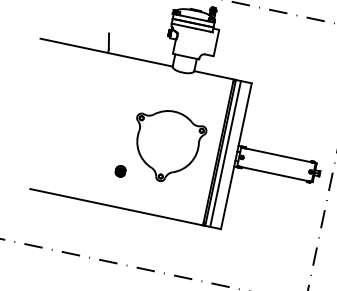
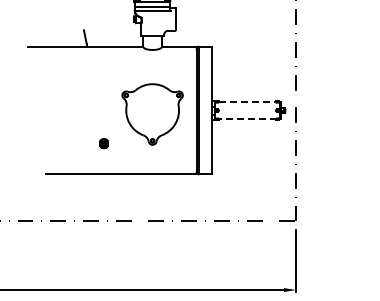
line: (225, 153) -> (202, 110), removed
line: (278, 155) -> (247, 102), solid -> dashed
part: (120, 171) -> (103, 143), moved
line: (275, 174) -> (248, 118), solid -> dashed

